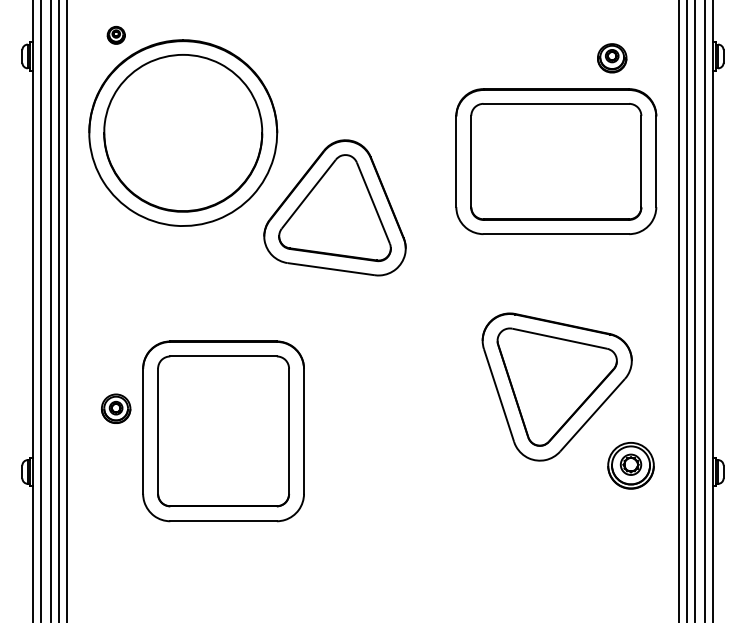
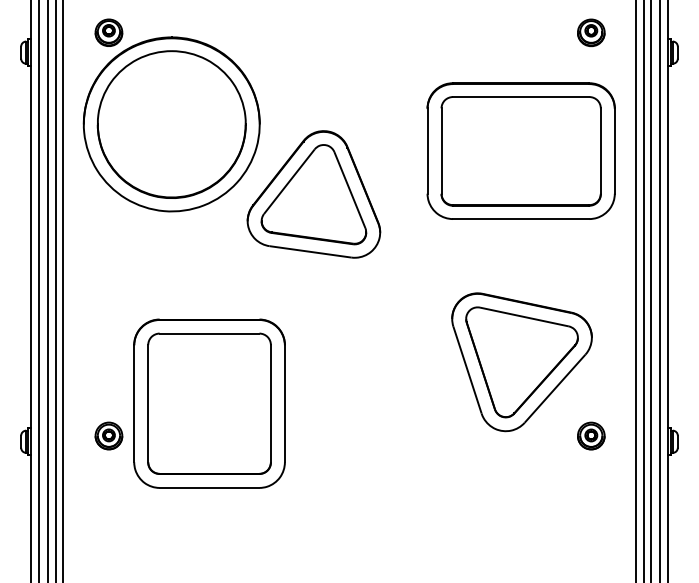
part: (116, 35) -> (109, 33), size x1.67
part: (612, 58) -> (591, 33), moved
part: (116, 408) -> (109, 435), moved
part: (631, 465) -> (591, 435), size x0.62

